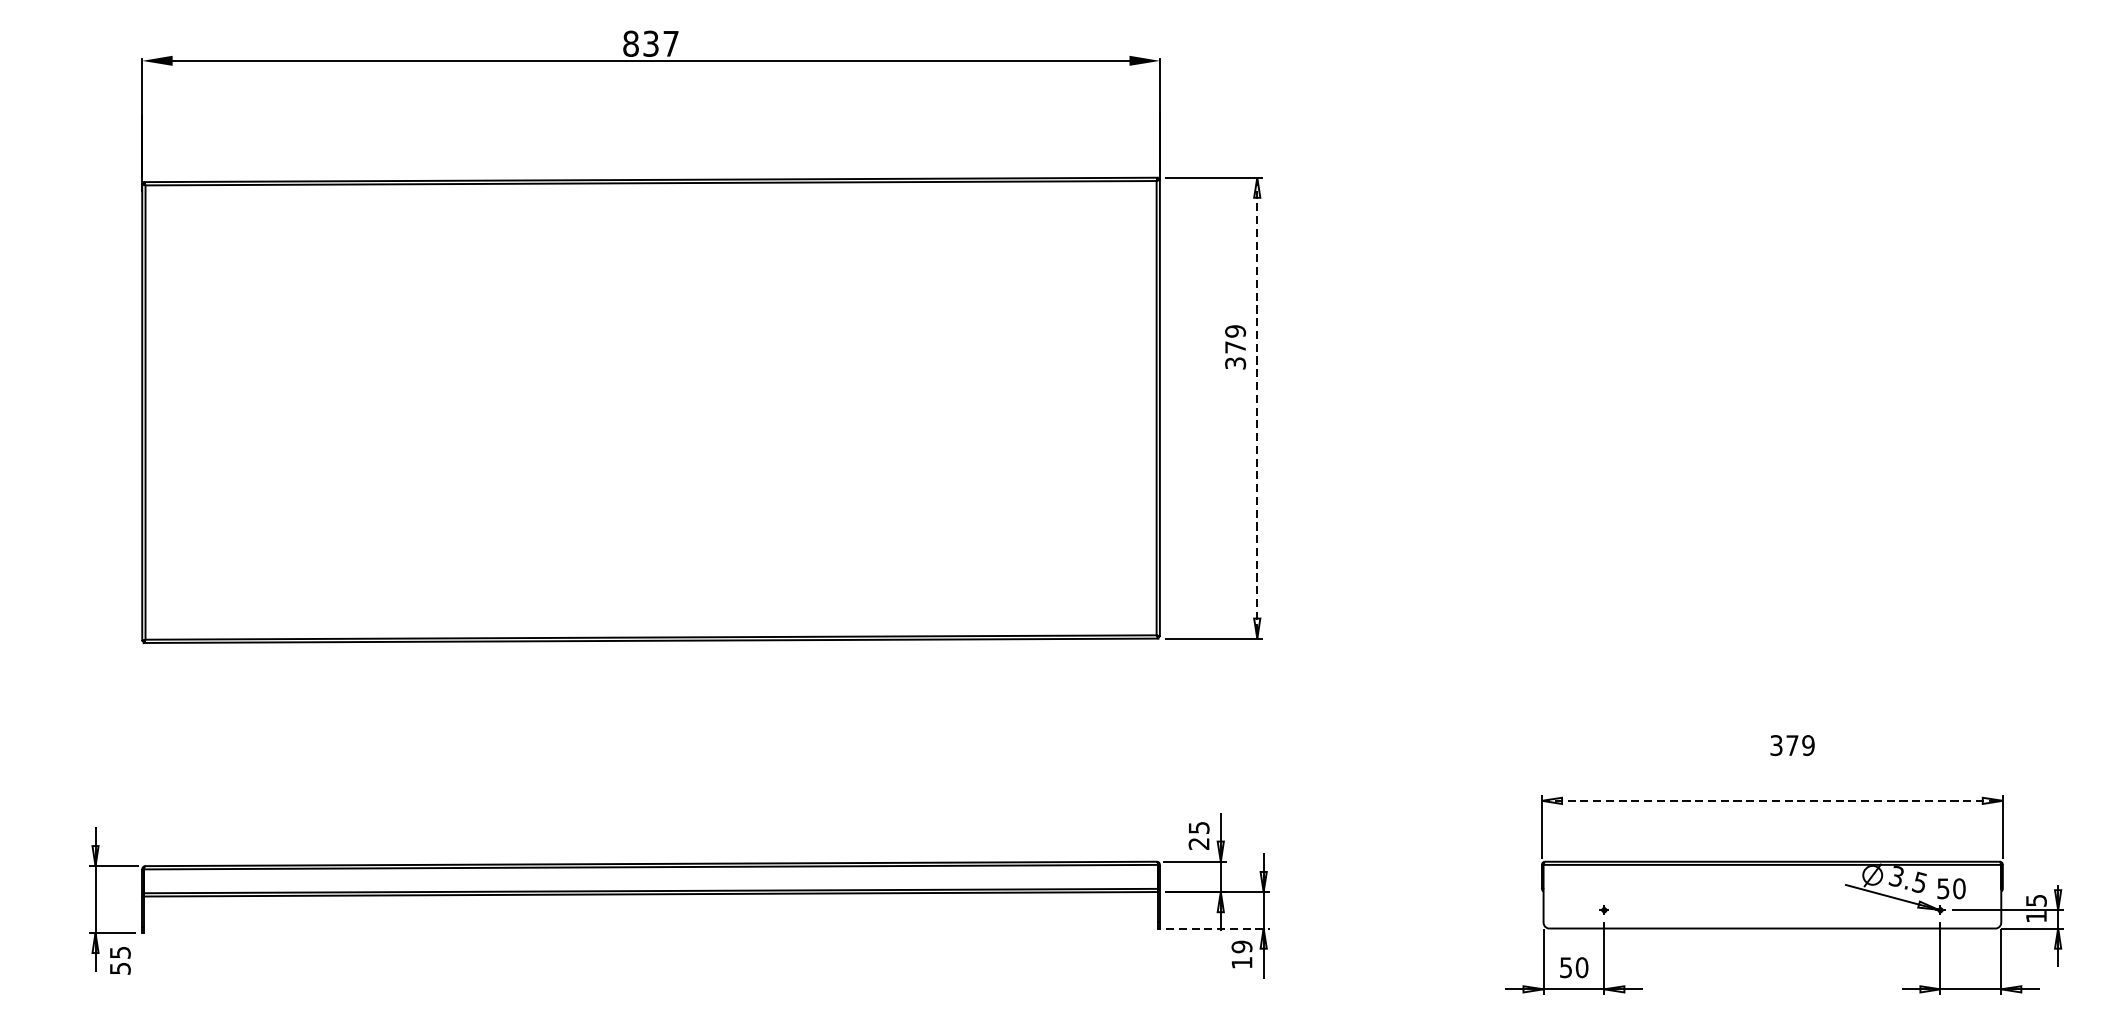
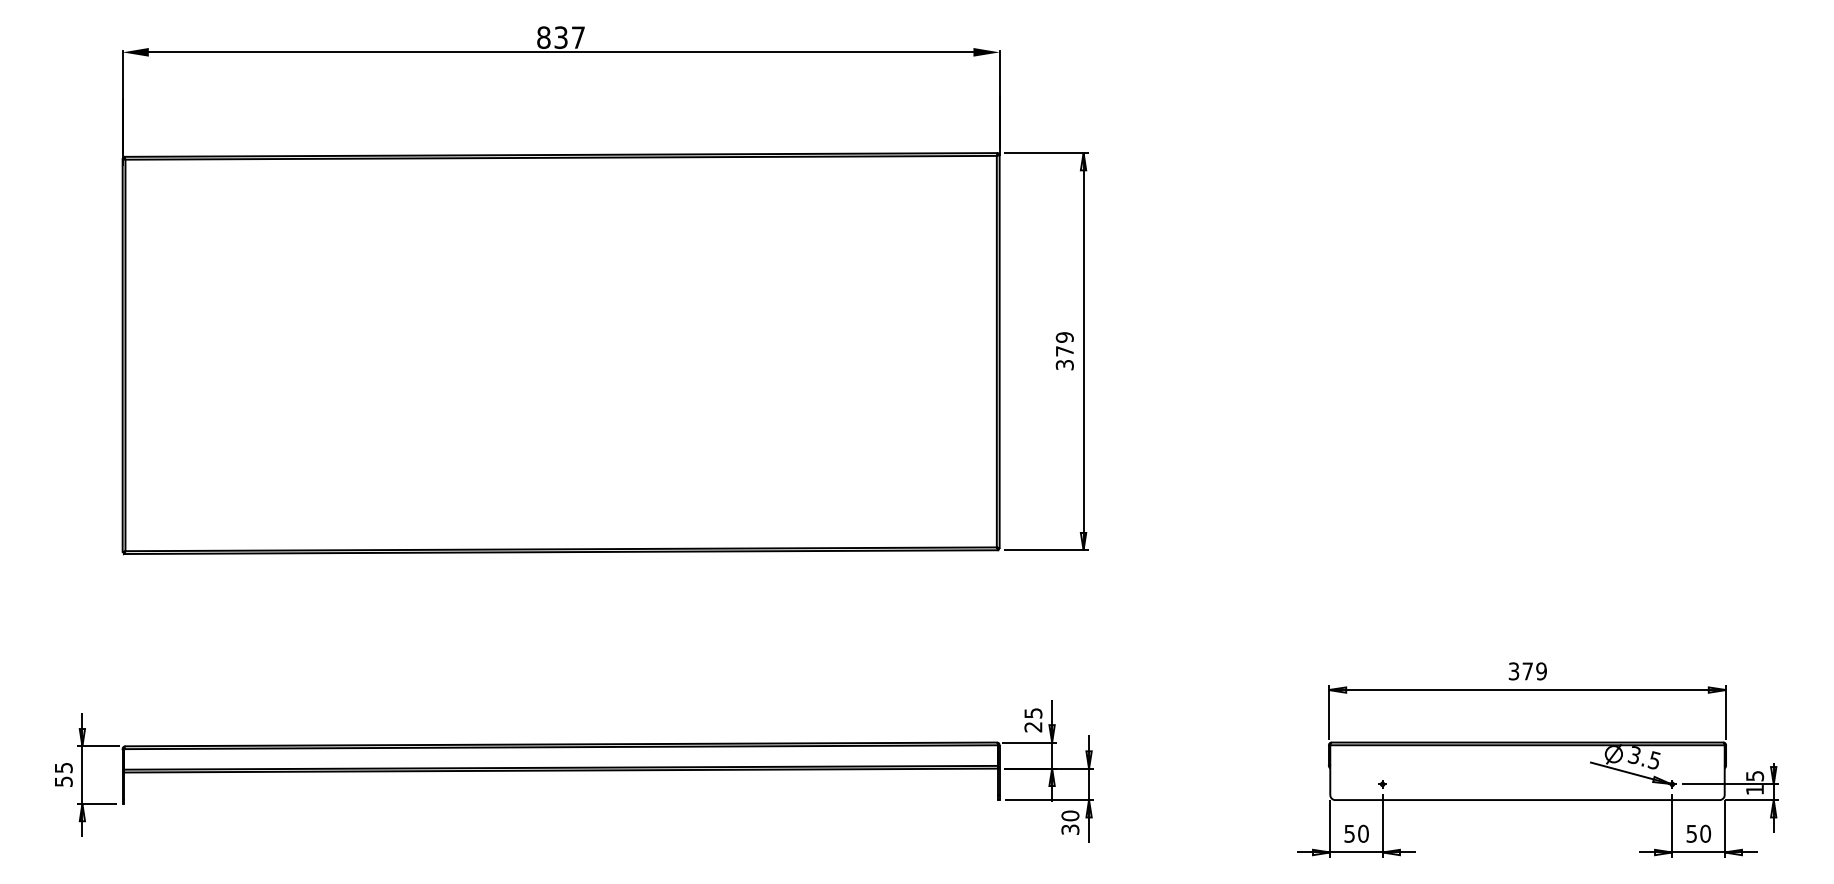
text: (1235, 347) -> (1064, 351), moved
line: (1257, 407) -> (1083, 351), dashed -> solid
text: (1792, 745) -> (1527, 671), moved
line: (1772, 801) -> (1527, 690), dashed -> solid
text: (1951, 888) -> (1698, 833), moved
line: (1217, 929) -> (1049, 800), dashed -> solid
text: (1242, 954) -> (1070, 822), 19 -> 30
text: (120, 960) -> (63, 774), moved

